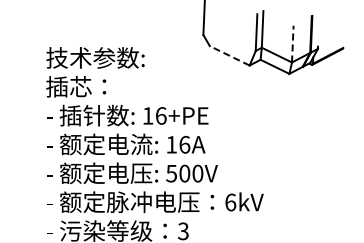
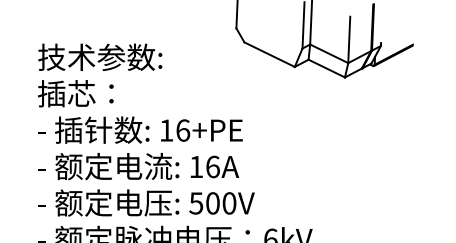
line: (292, 43) -> (348, 39), dashed -> solid
line: (229, 55) -> (269, 54), dashed -> solid

